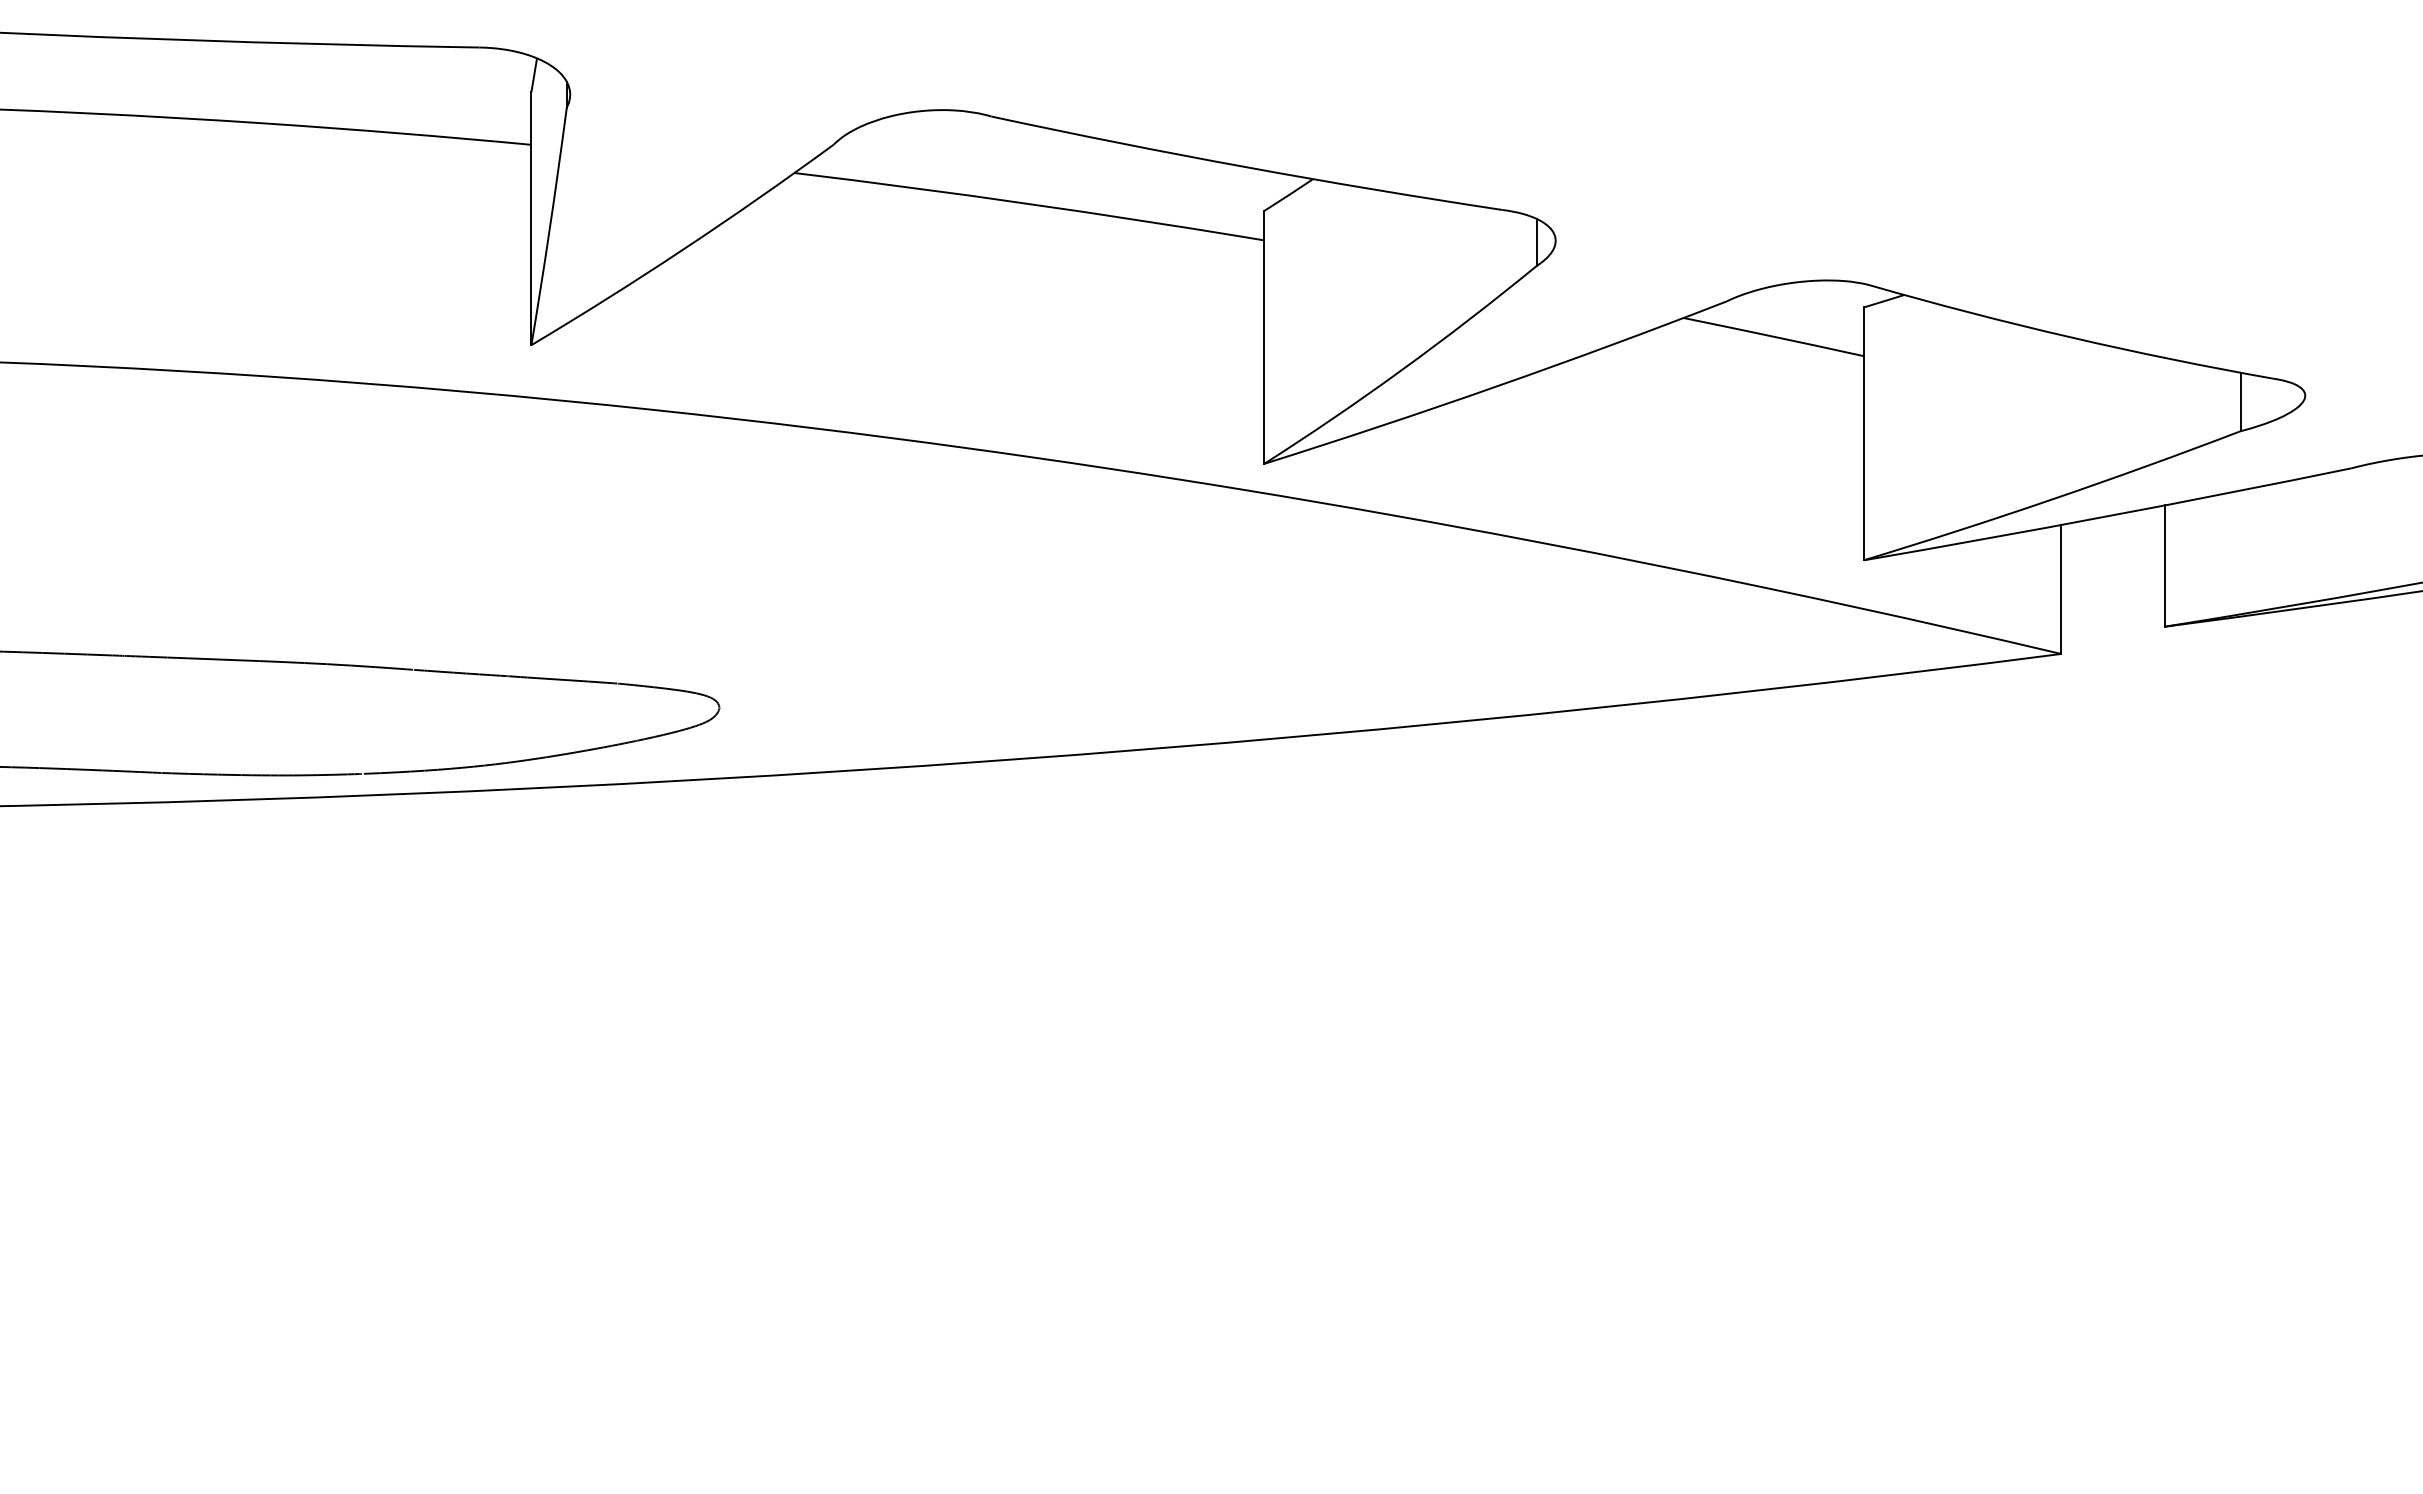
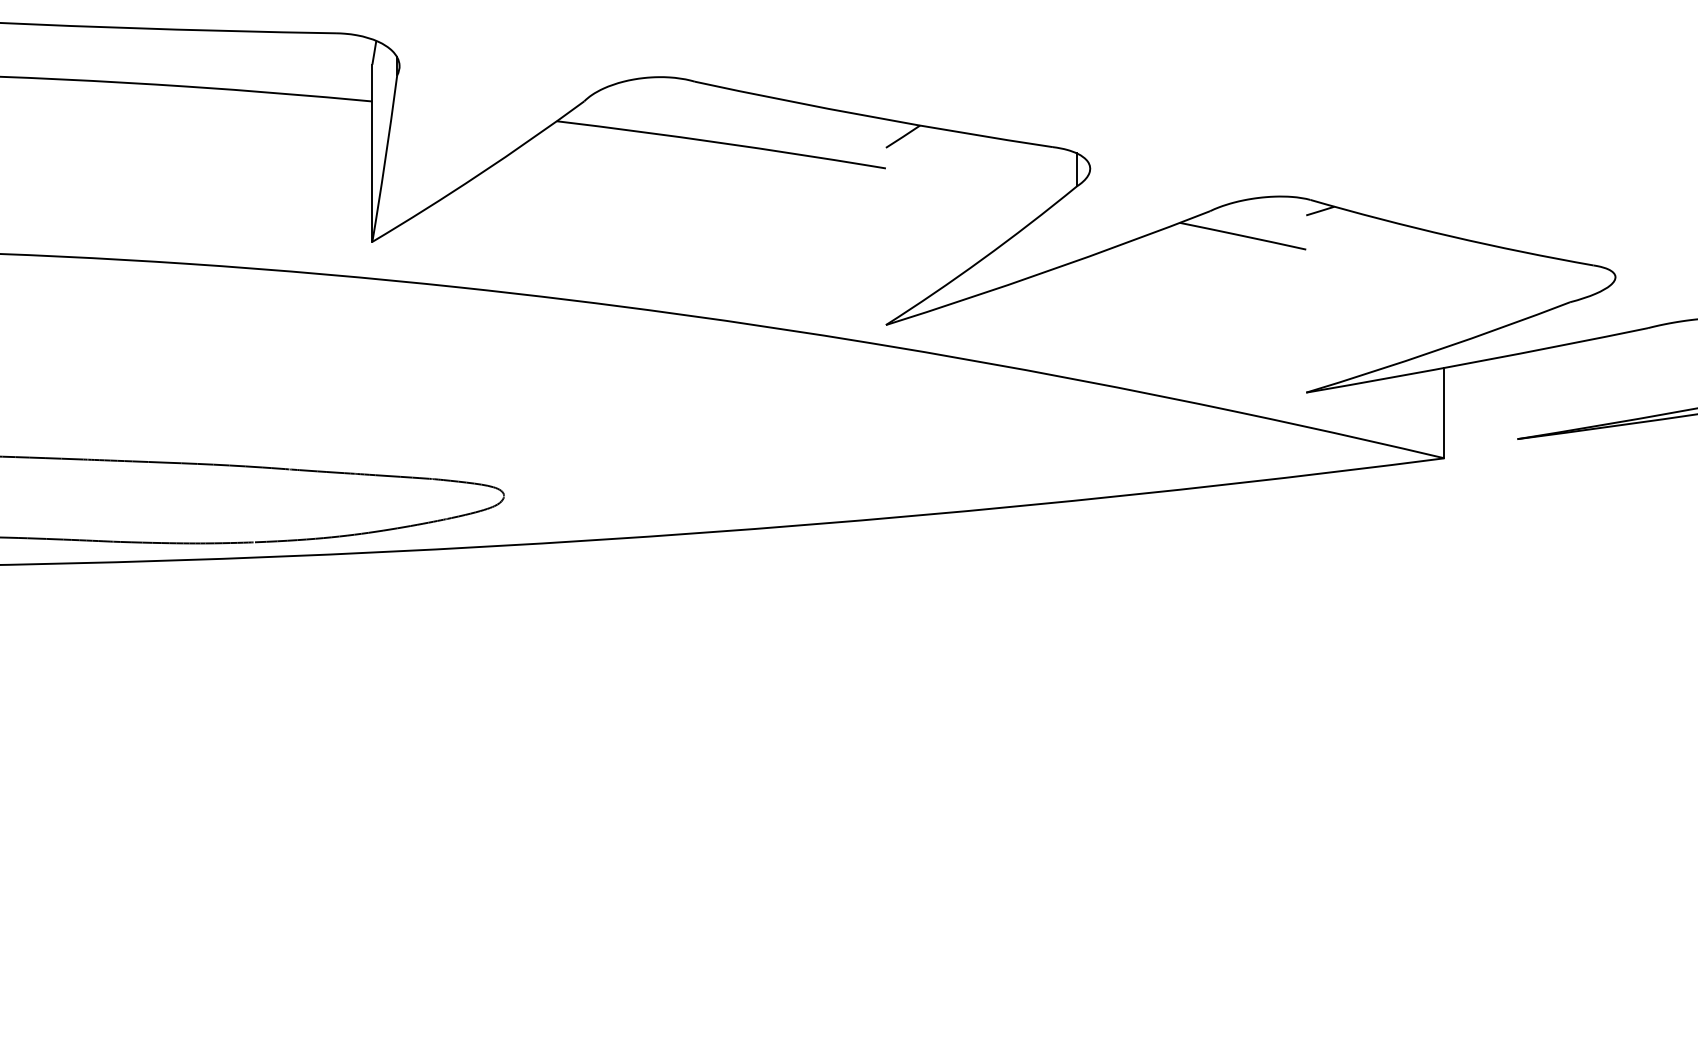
line: (1264, 337) -> (886, 236), removed
line: (2240, 401) -> (1570, 281), removed
line: (1863, 433) -> (1305, 303), removed
line: (2165, 565) -> (1517, 396), removed

